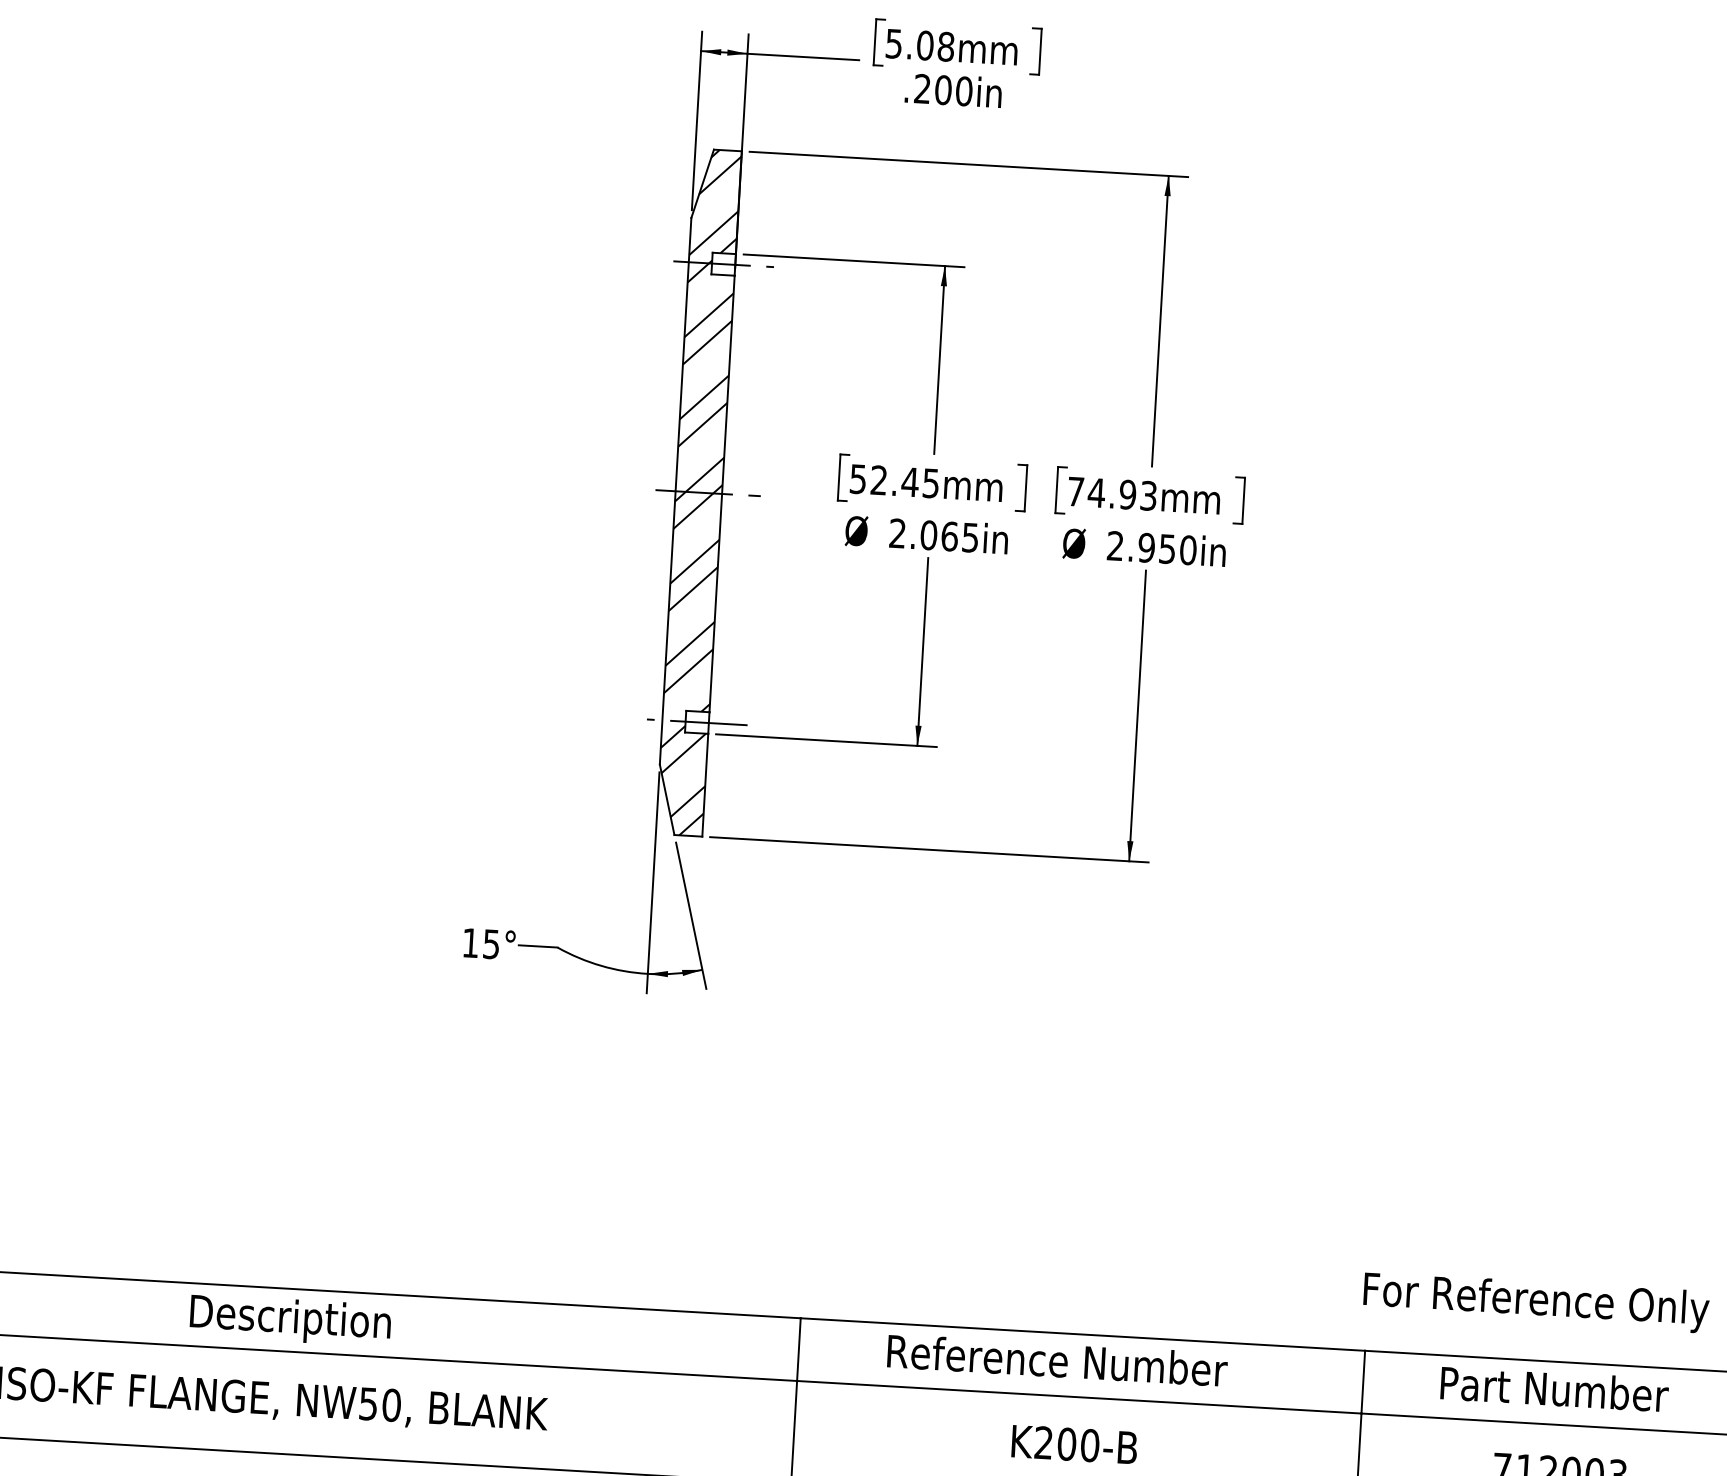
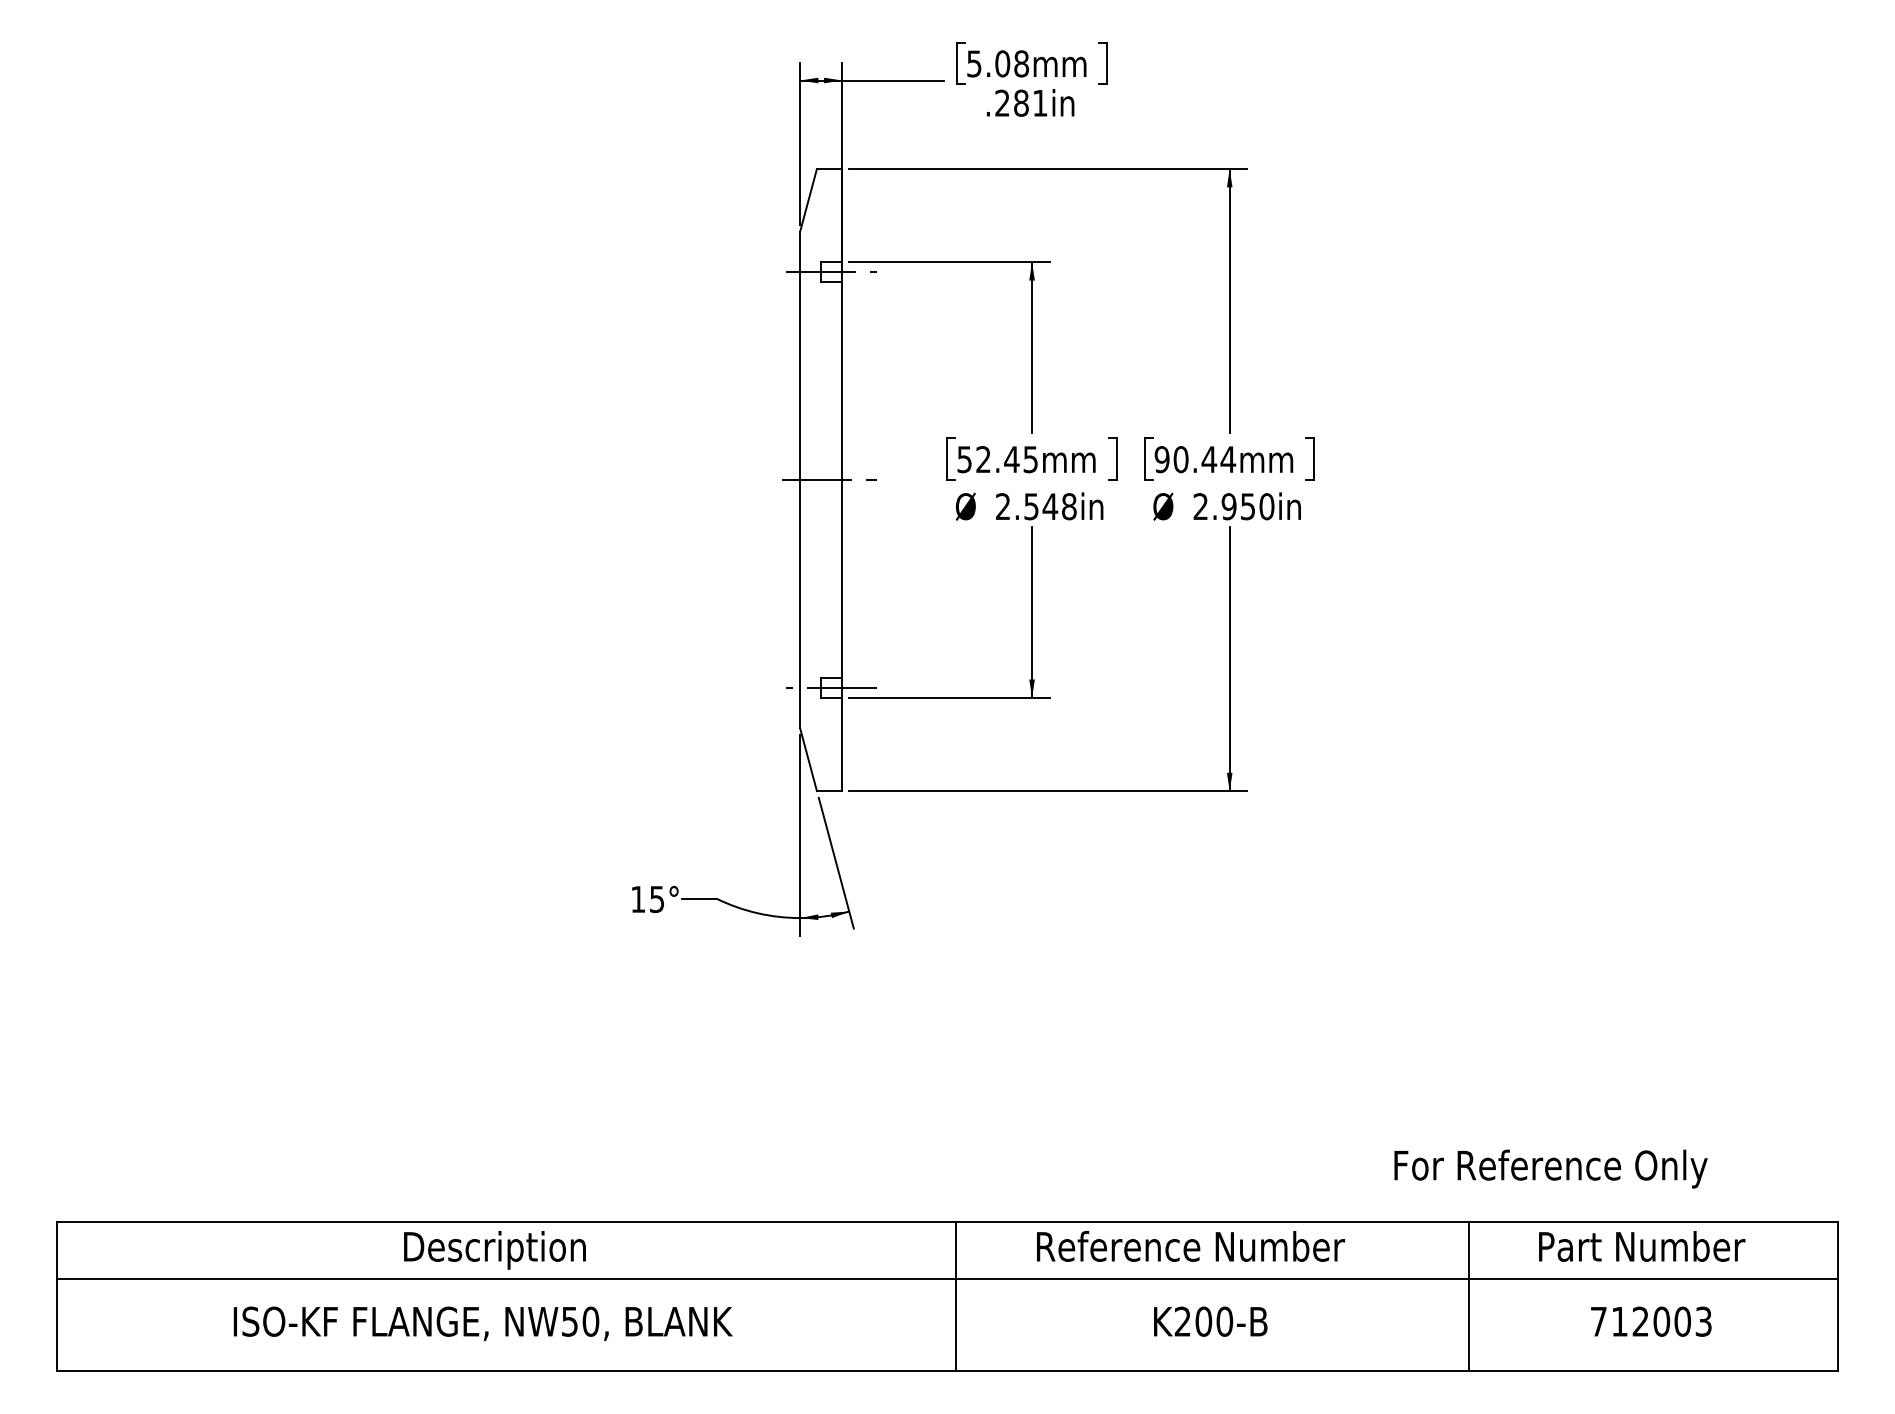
text: (953, 89) -> (1030, 102), .200in -> .281in
hatch: (699, 493) -> (821, 480), removed
text: (1112, 493) -> (1195, 459), 74.93mm -> 90.44mm
text: (949, 536) -> (1050, 506), 2.065in -> 2.548in
text: (1535, 1301) -> (1550, 1168), moved

